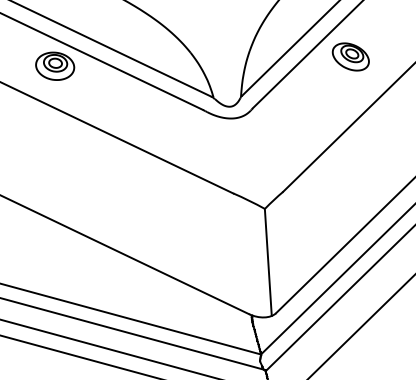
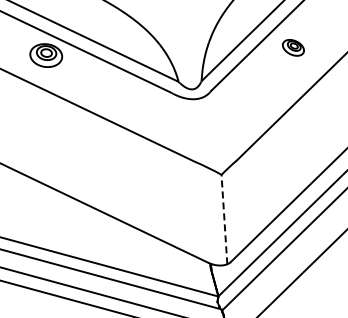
part: (350, 56) -> (293, 47), size x0.7
line: (268, 262) -> (224, 219), solid -> dashed

